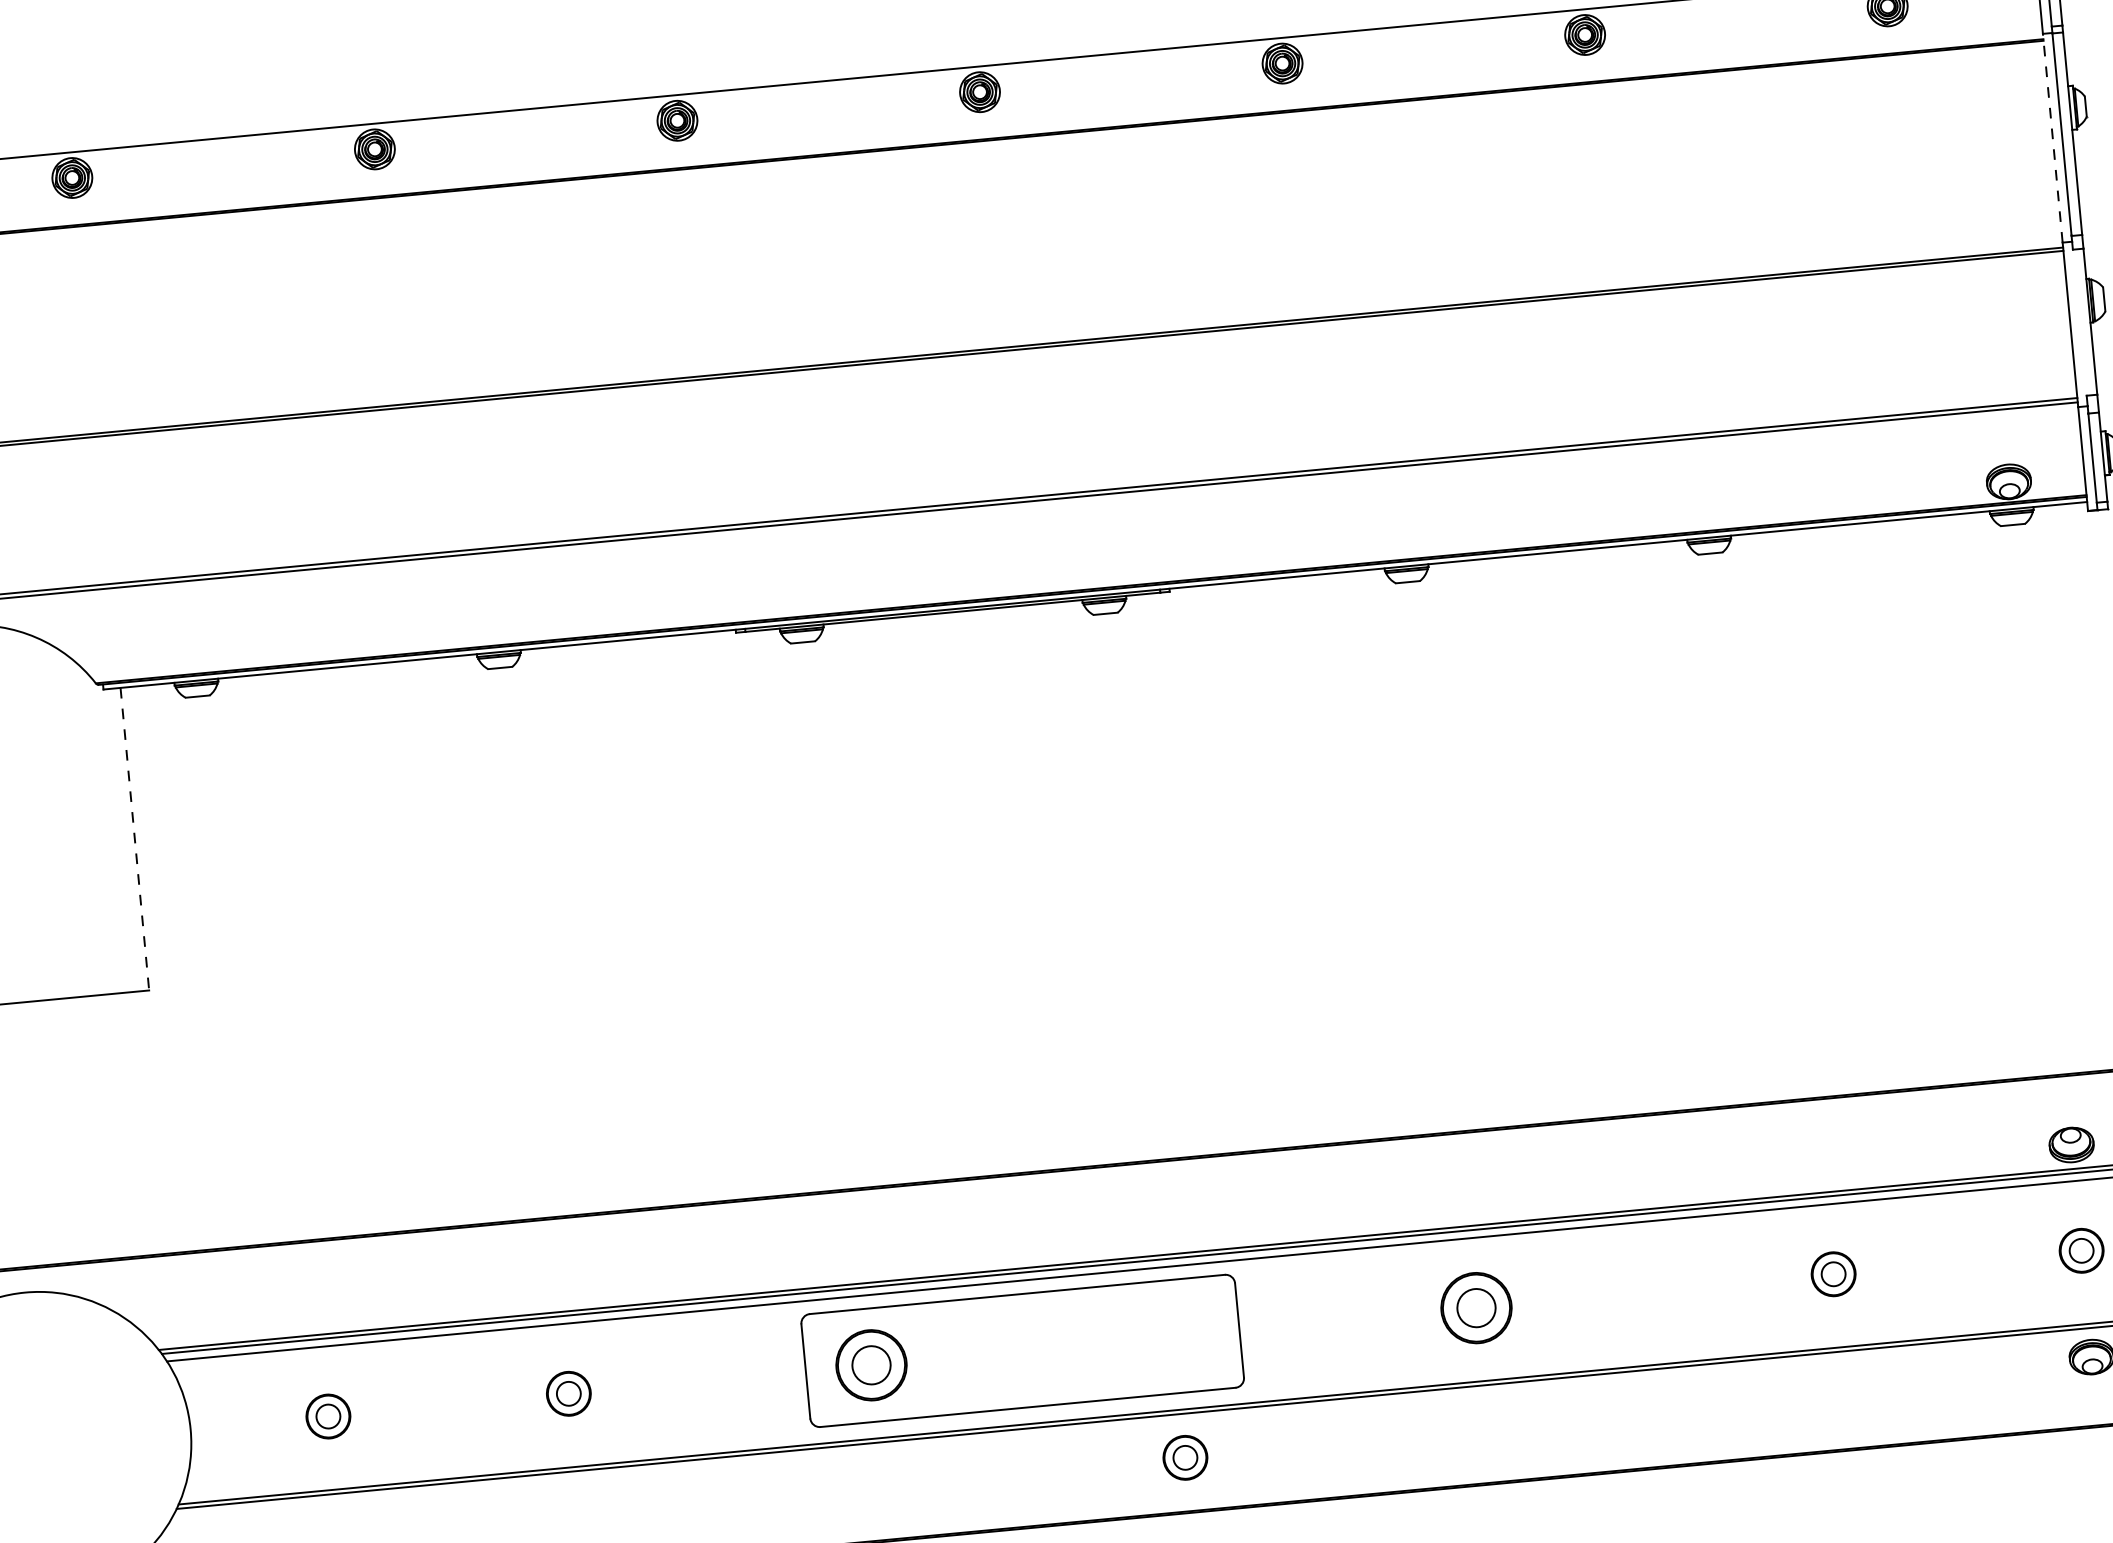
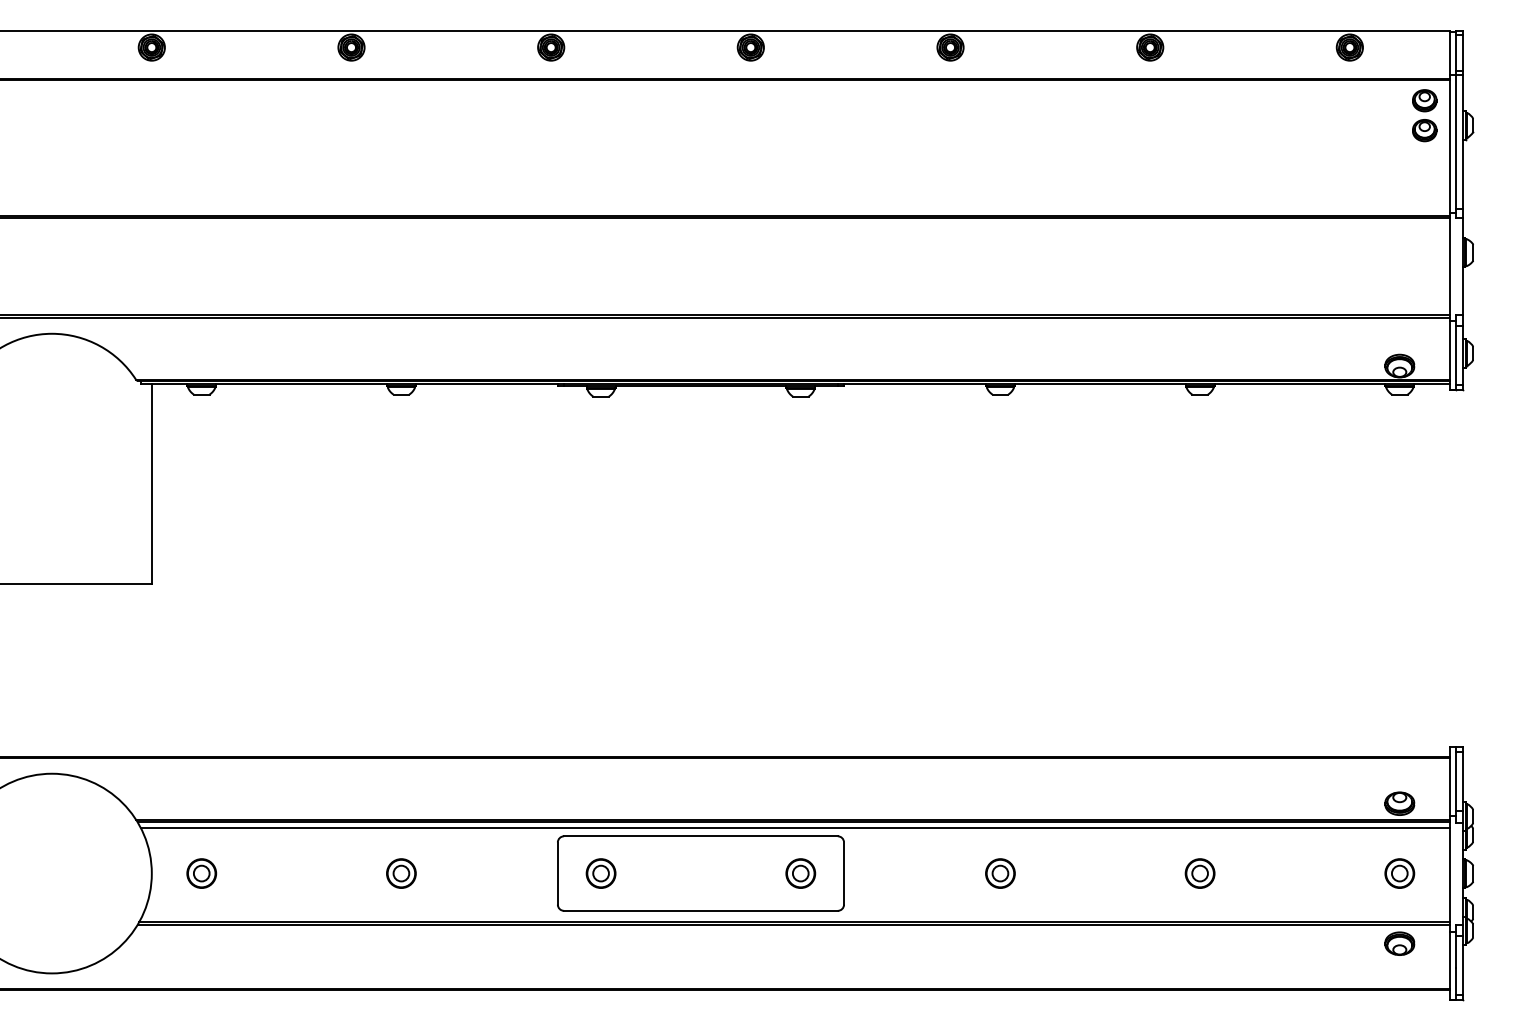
part: (2010, 98) -> (1424, 115), added
line: (2052, 138) -> (1449, 144), dashed -> solid
line: (134, 838) -> (151, 483), dashed -> solid
part: (1832, 1274) -> (1199, 873), moved
part: (1476, 1307) -> (1000, 873), size x0.62
part: (870, 1365) -> (600, 873), size x0.62
part: (328, 1416) -> (201, 873), moved
part: (1184, 1457) -> (800, 873), moved

